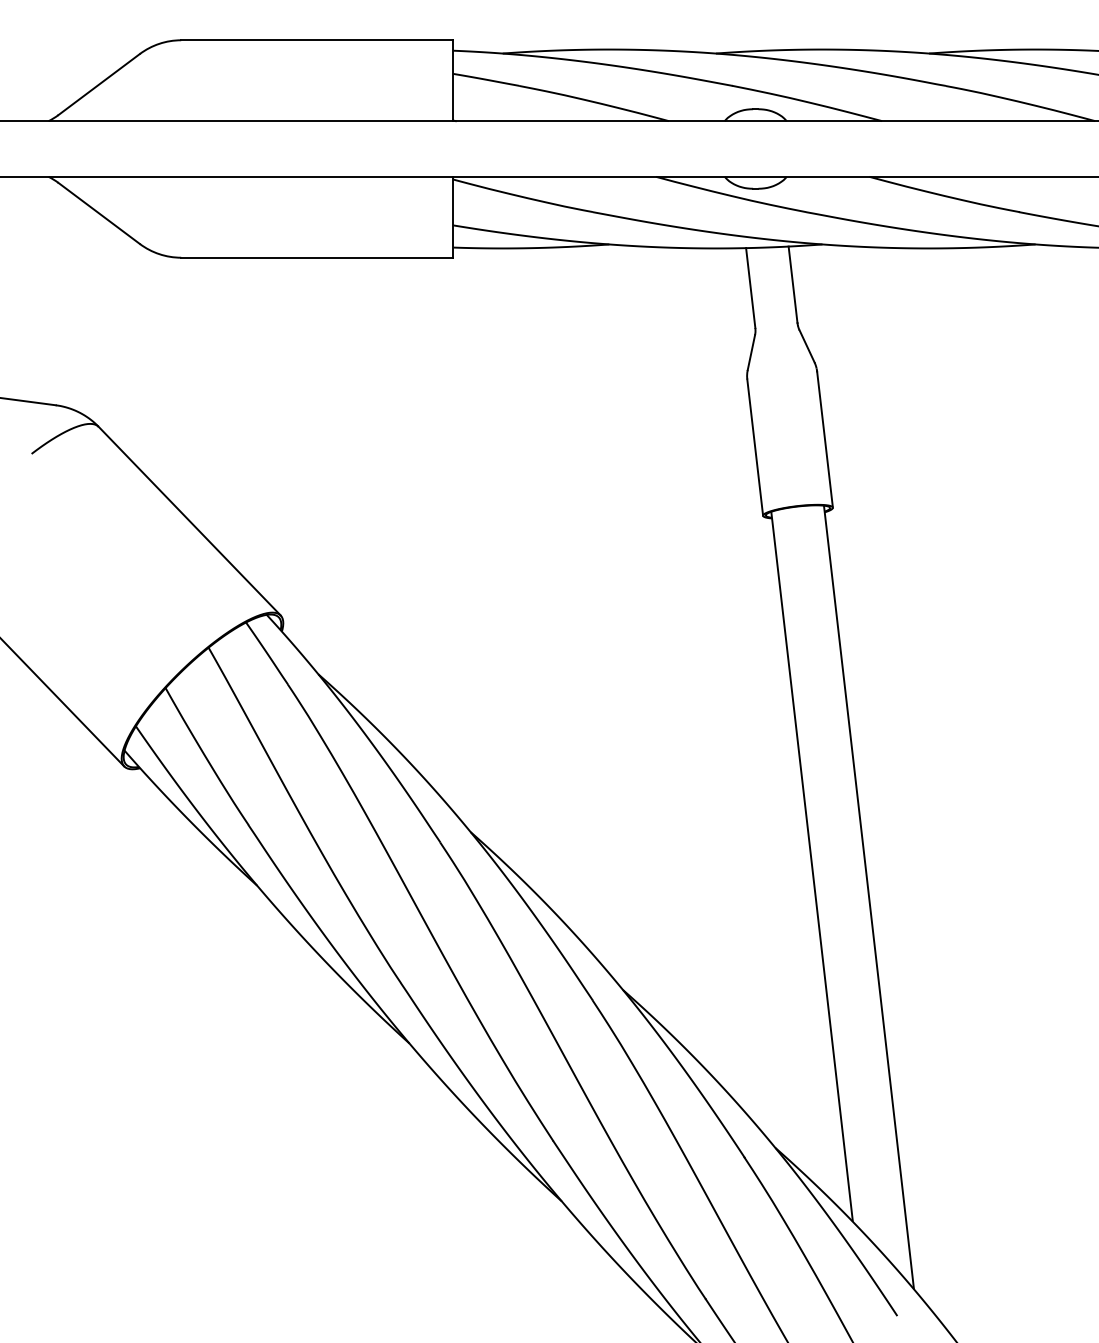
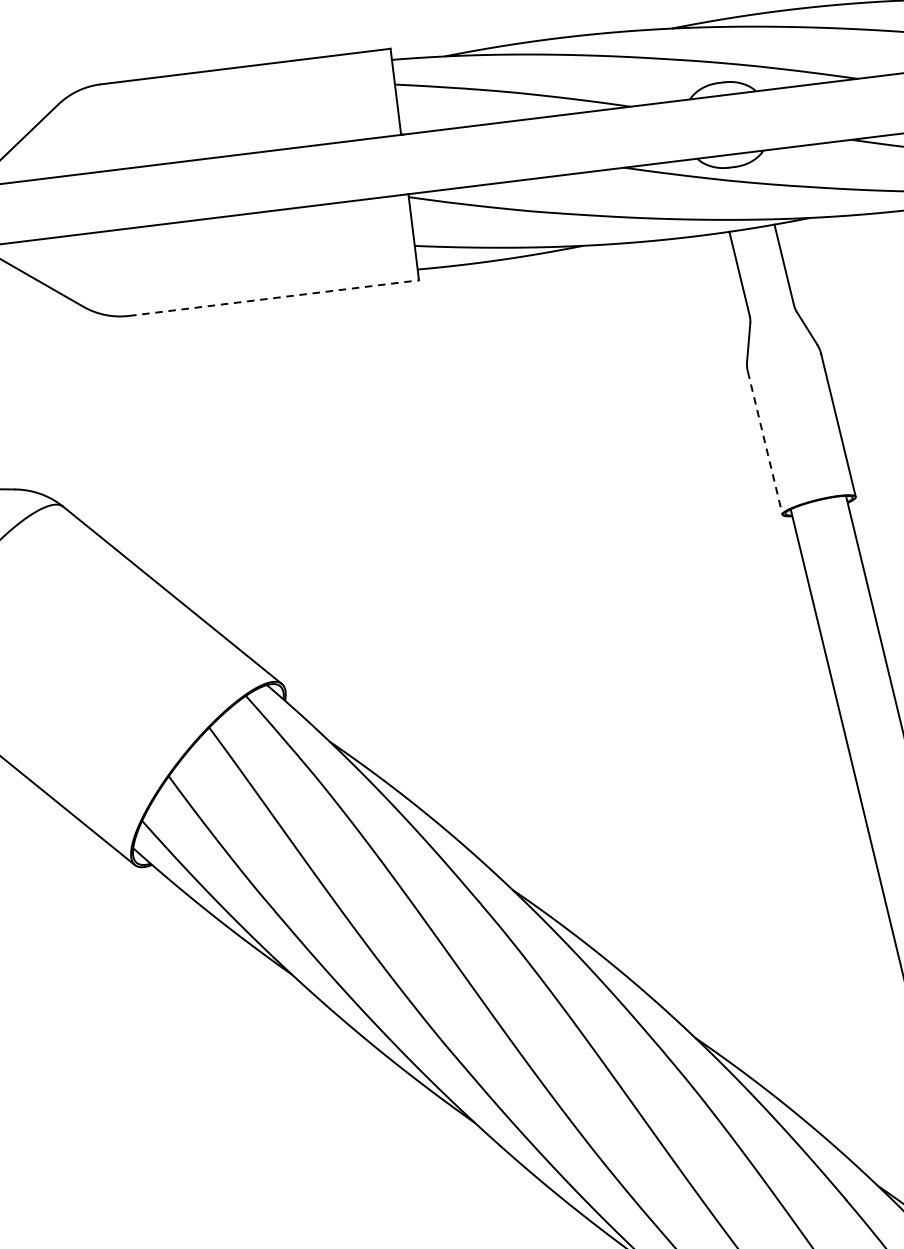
line: (317, 257) -> (274, 297), solid -> dashed
line: (755, 447) -> (765, 442), solid -> dashed

